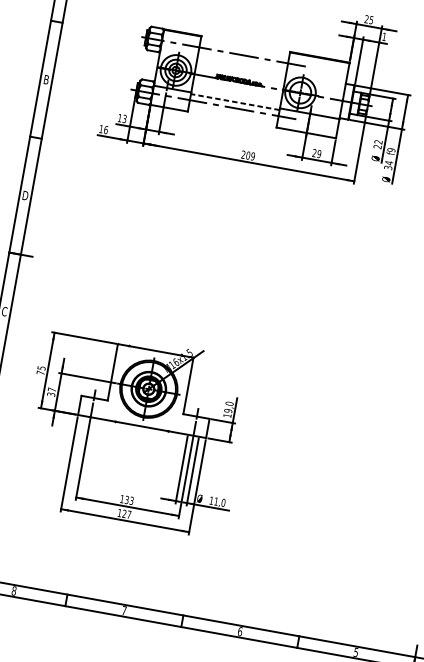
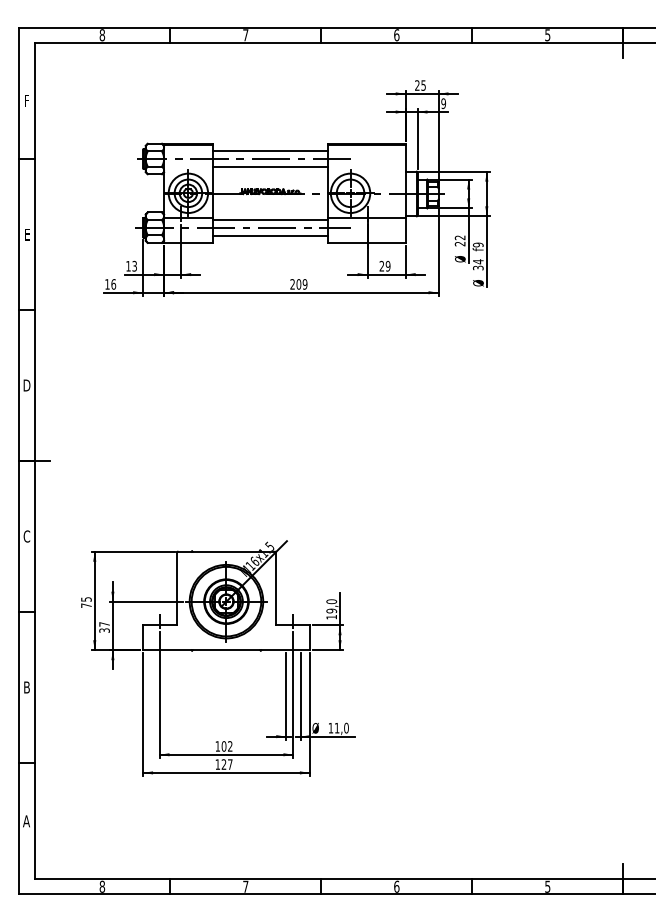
text: (384, 36) -> (443, 103), 1 -> 9
line: (244, 49) -> (270, 151), added
line: (242, 61) -> (270, 166), added
text: (46, 79) -> (26, 234), B -> E
line: (235, 101) -> (270, 219), dashed -> solid
line: (233, 114) -> (270, 235), added
text: (128, 500) -> (226, 746), 133 -> 102

